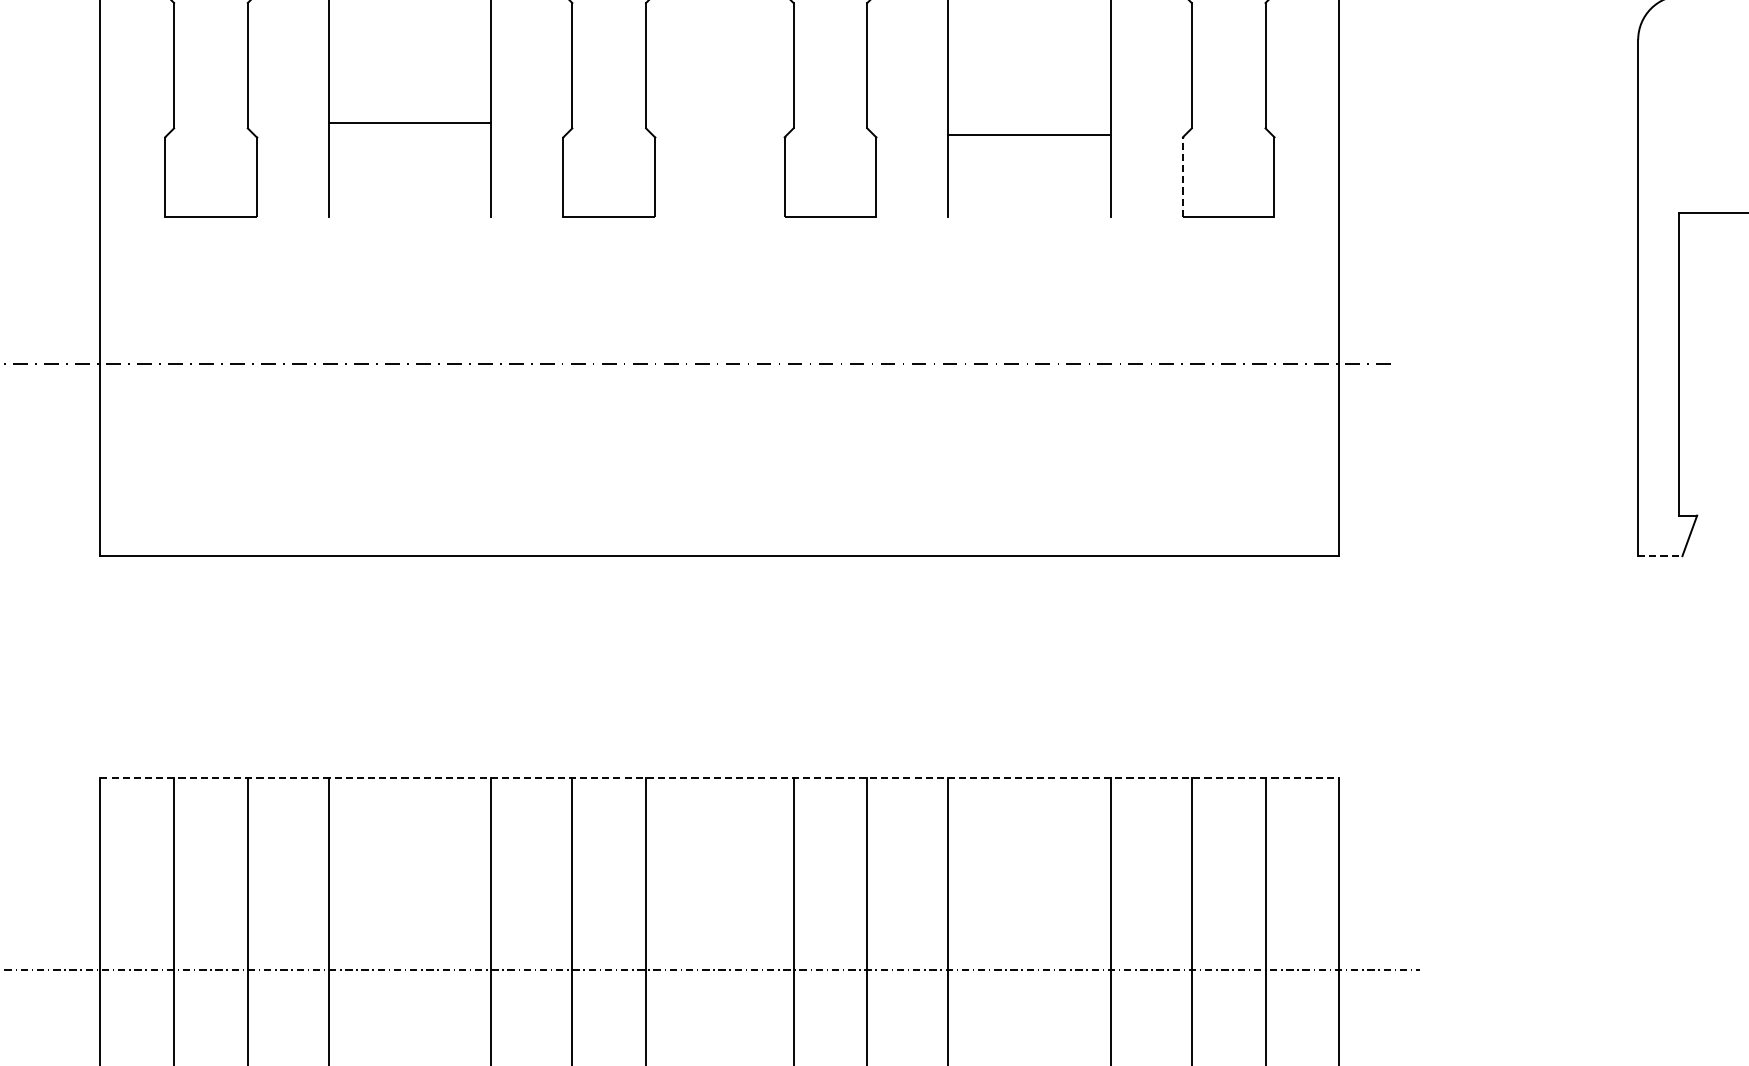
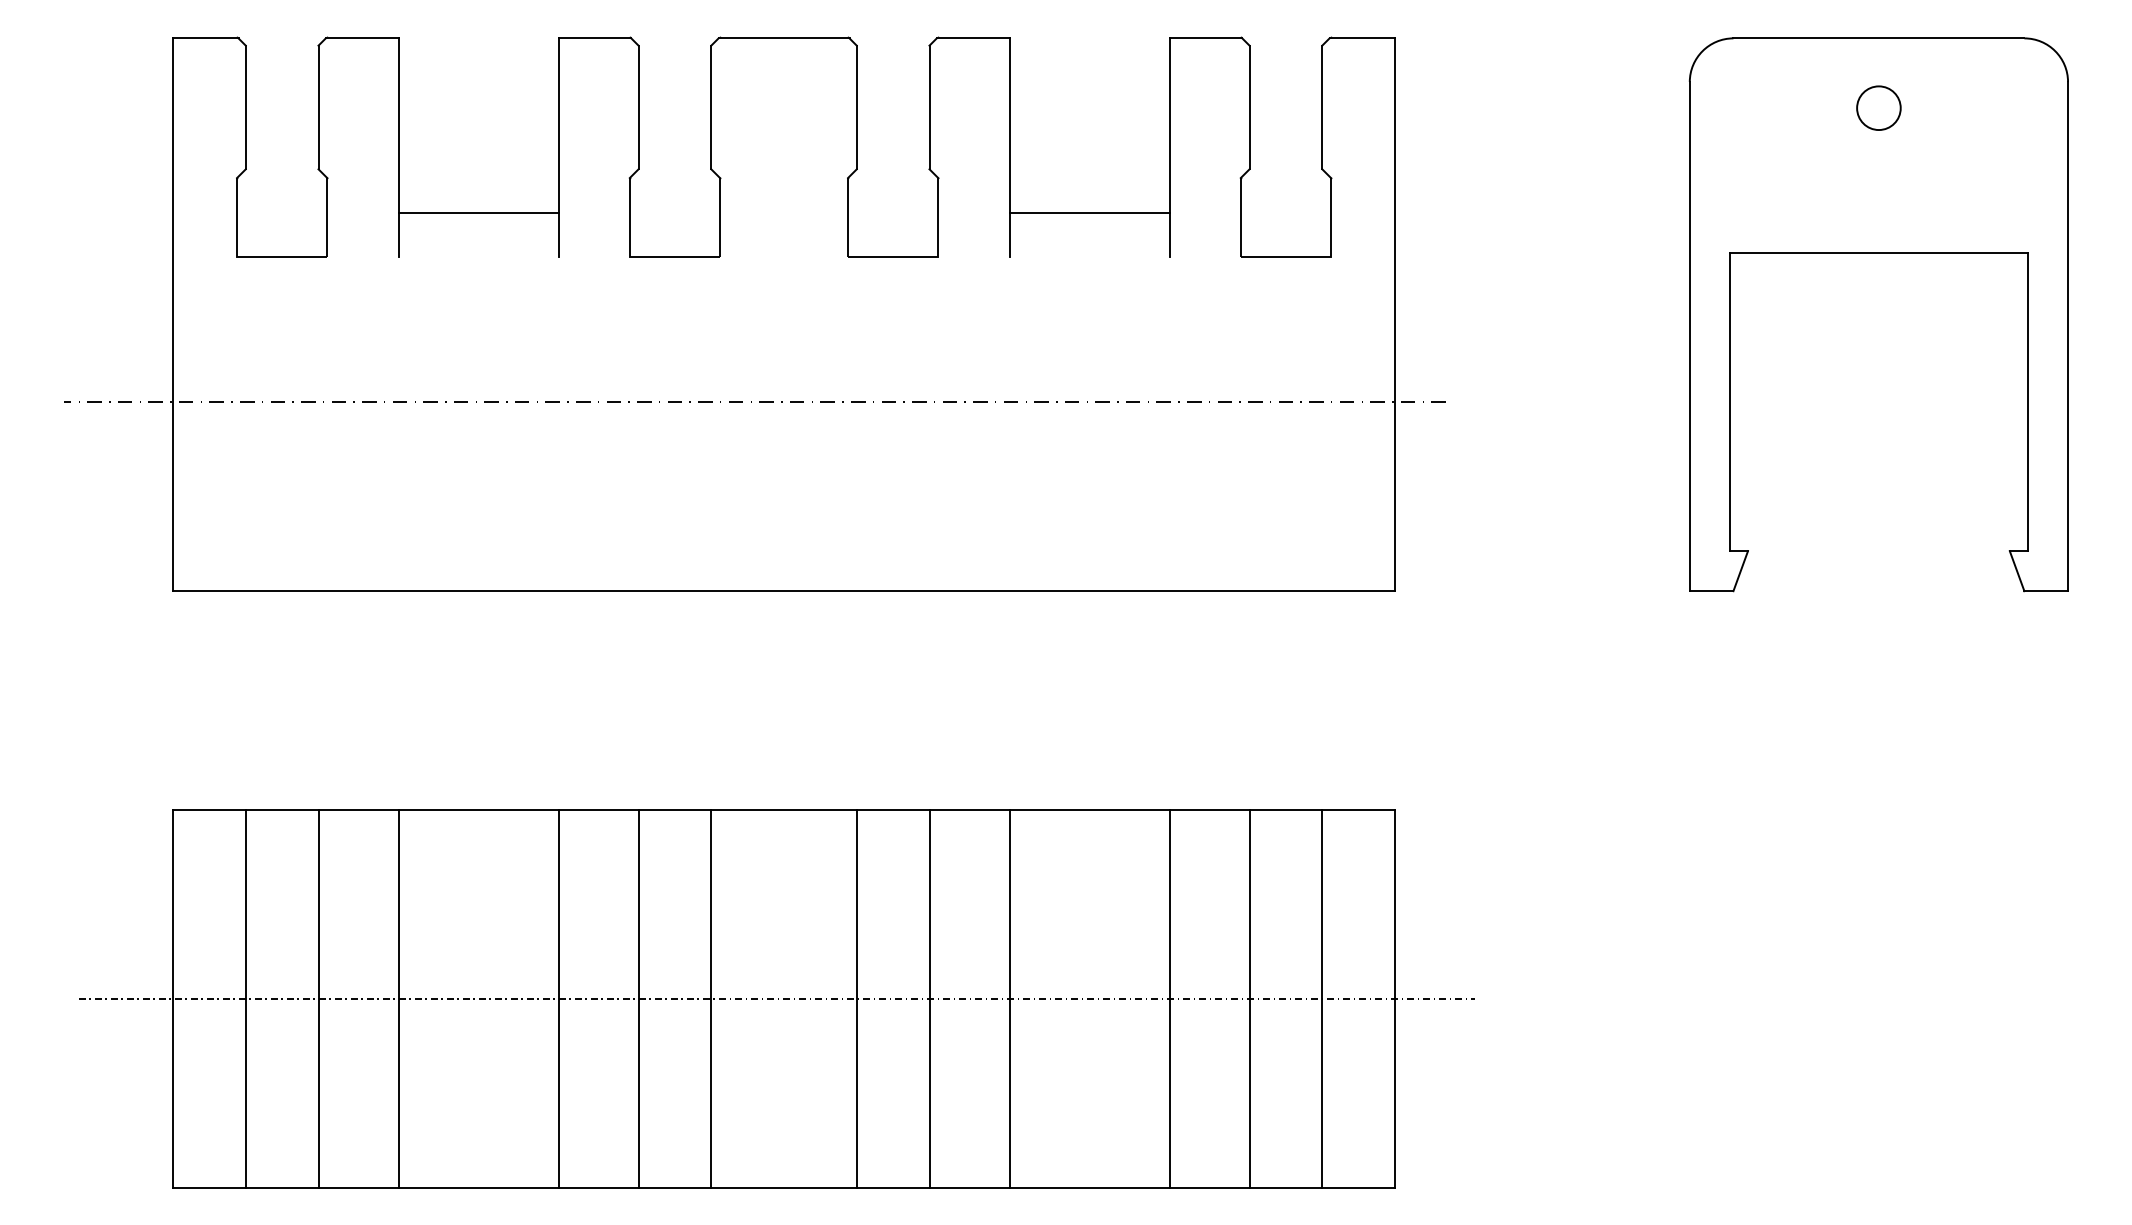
line: (410, 122) -> (478, 212), moved
line: (1029, 134) -> (1089, 212), moved
line: (1182, 176) -> (1240, 216), dashed -> solid
line: (1660, 556) -> (1711, 591), dashed -> solid
line: (720, 777) -> (784, 809), dashed -> solid

